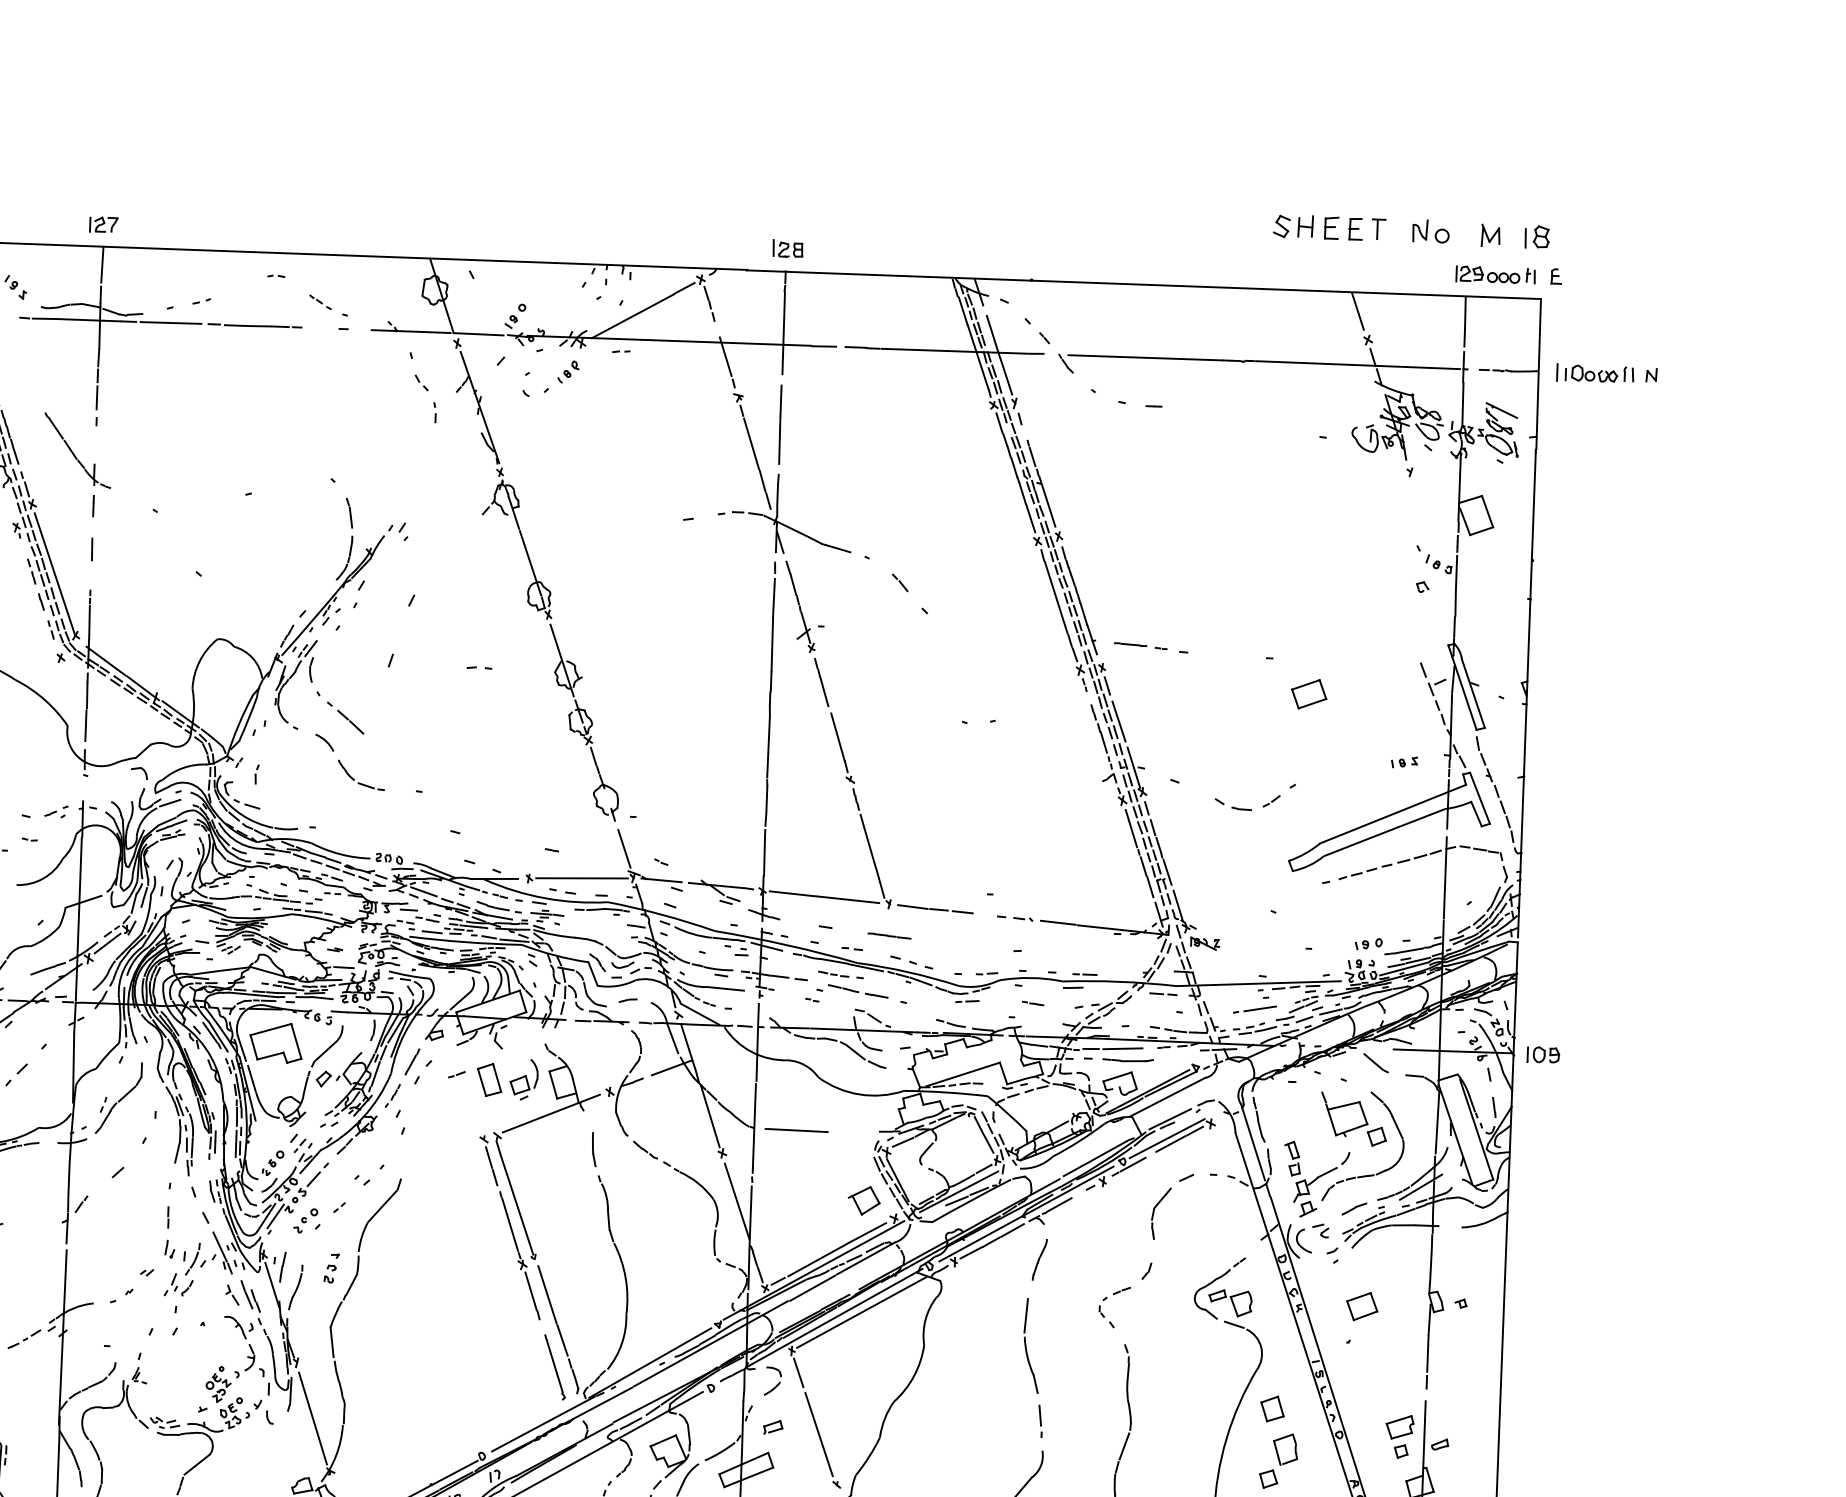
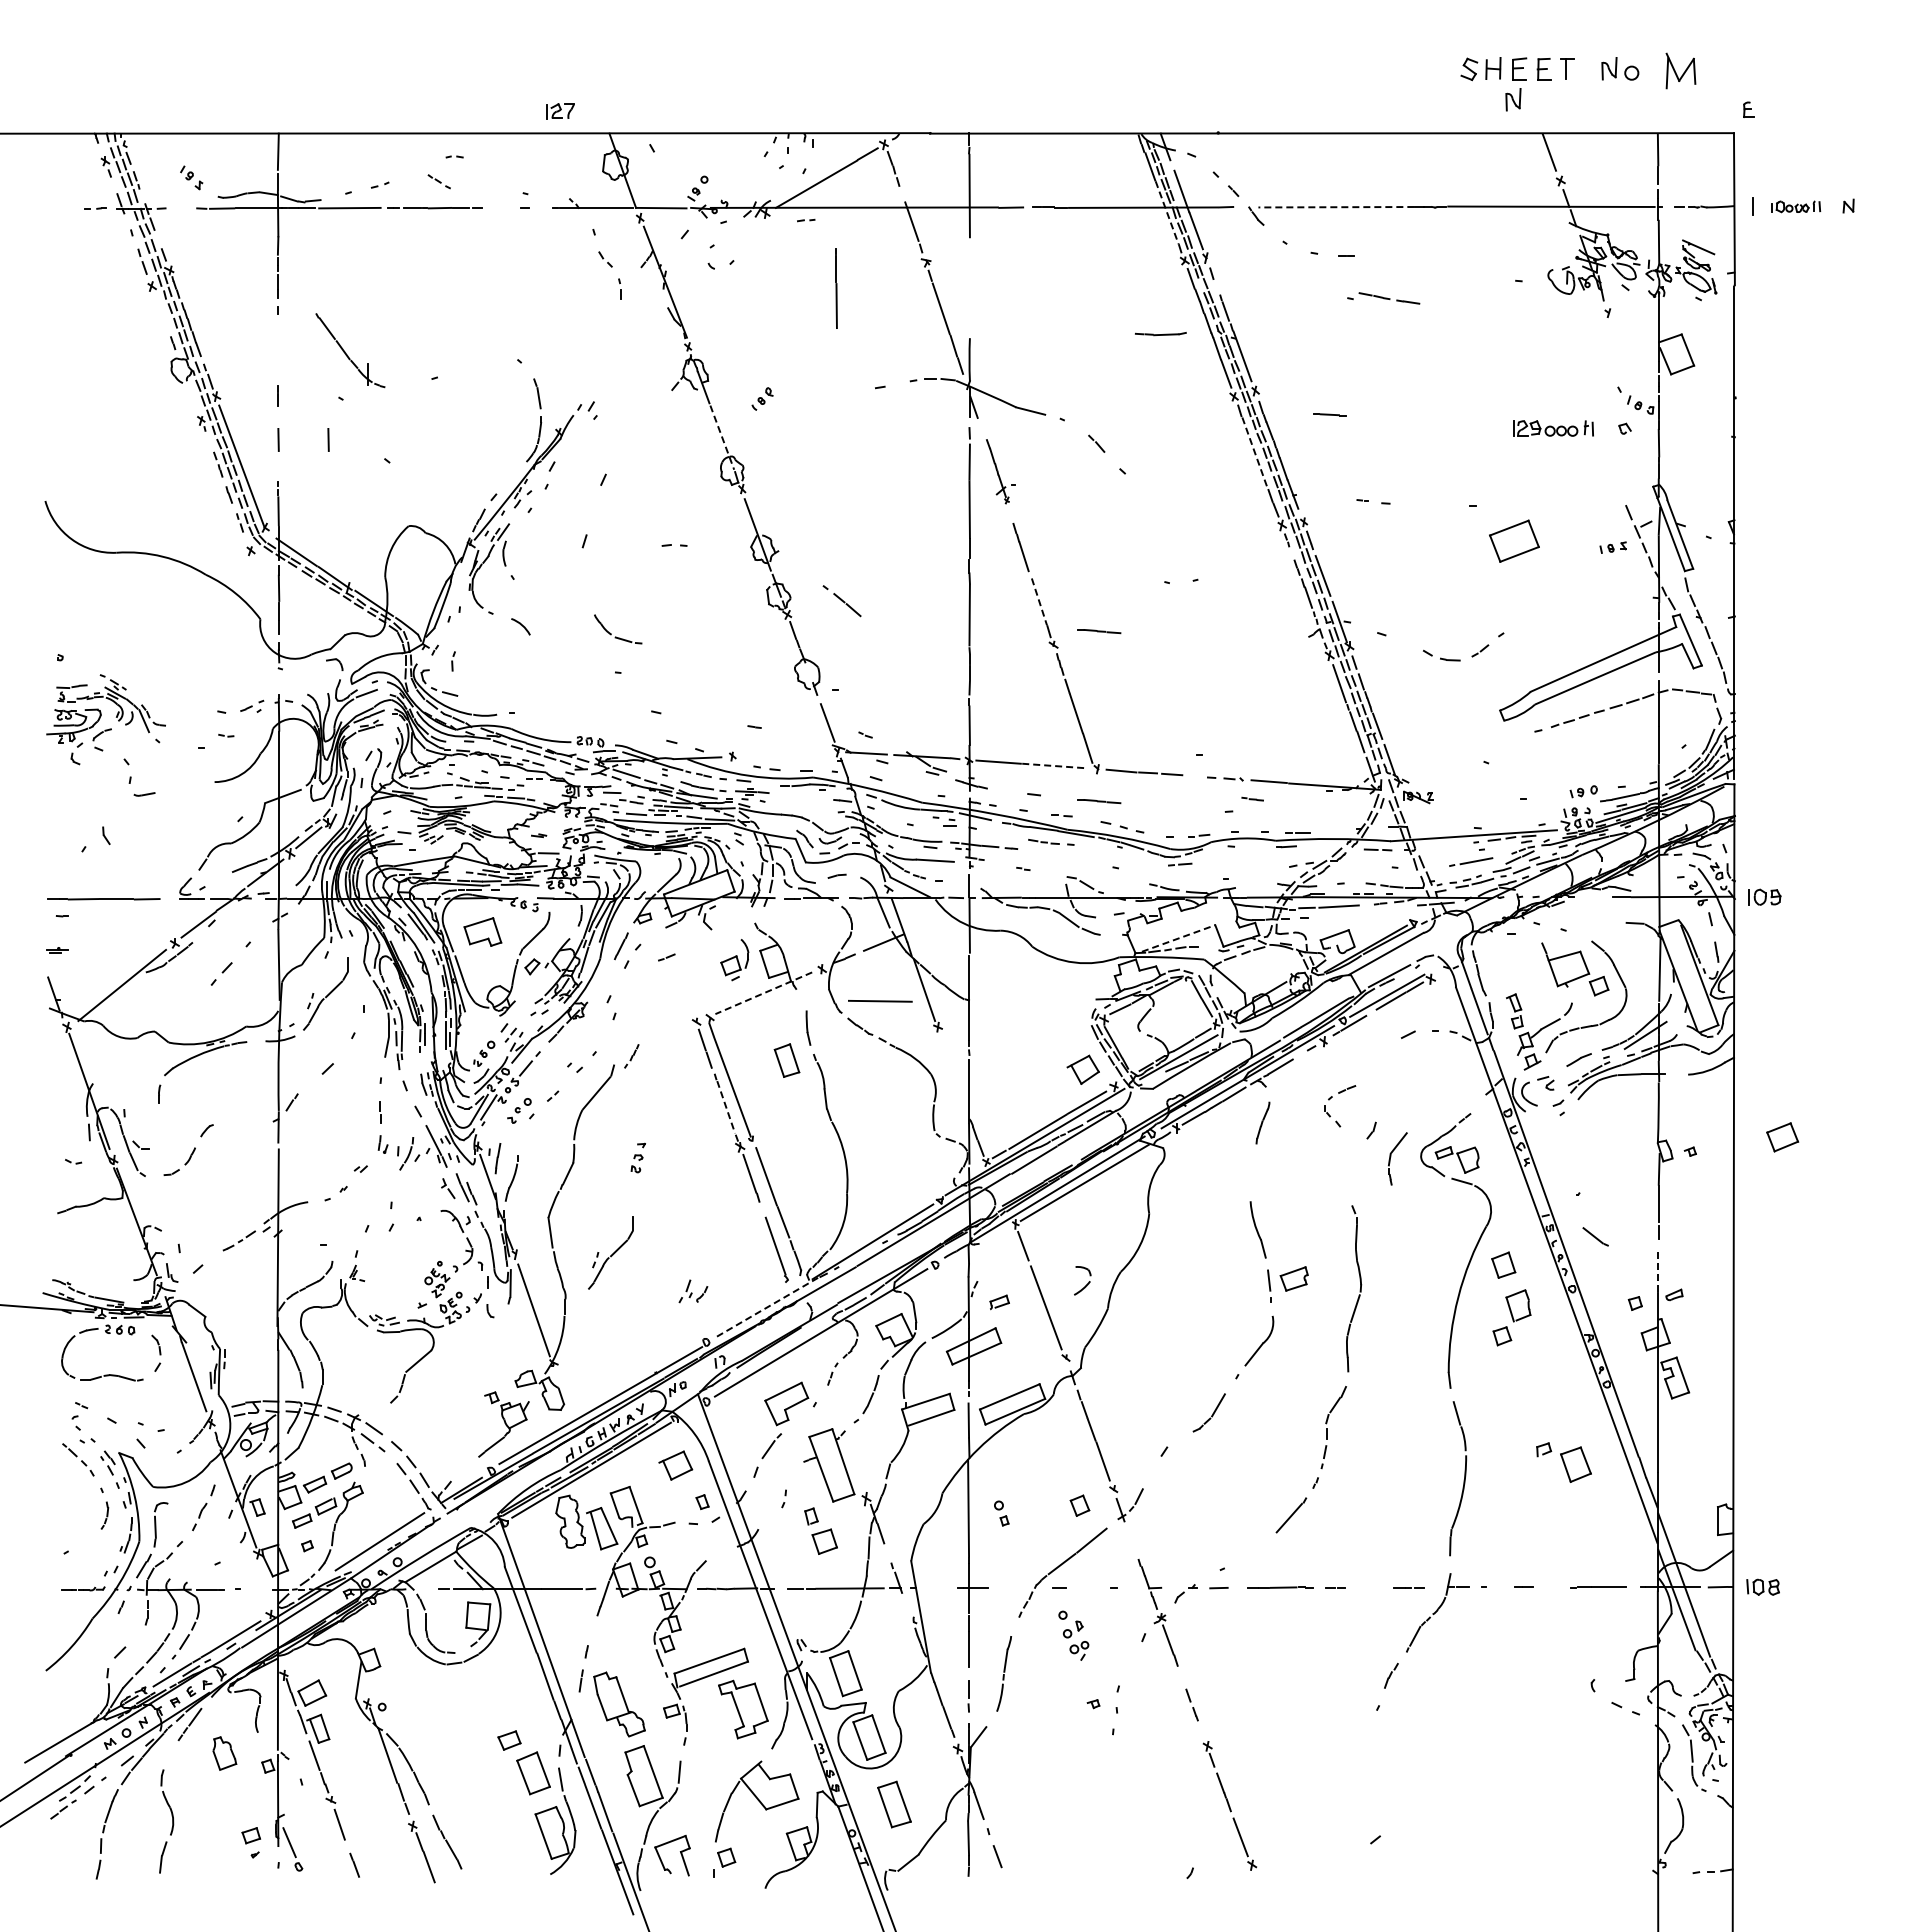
part: (103, 224) -> (560, 111), moved
part: (1490, 235) -> (1680, 70), size x1.6
part: (1536, 236) -> (1727, 70), removed
part: (787, 249) -> (970, 110), removed
part: (1324, 257) -> (1513, 99), added
part: (1495, 274) -> (1553, 428), moved
part: (319, 302) -> (438, 181), moved
line: (978, 357) -> (1167, 213), solid -> dashed
line: (1145, 358) -> (1336, 207), solid -> dashed
part: (568, 371) -> (762, 398), moved
part: (1600, 373) -> (1796, 206), size x0.7
line: (780, 424) -> (836, 288), moved
part: (77, 450) -> (350, 350), moved
line: (141, 550) -> (328, 439), added
line: (530, 564) -> (722, 438), solid -> dashed
line: (1056, 598) -> (1255, 453), solid -> dashed
part: (804, 606) -> (1000, 471), size x0.7
line: (1130, 644) -> (1329, 414), moved
part: (1308, 694) -> (1513, 541), size x1.4
part: (345, 718) -> (841, 601), moved
line: (837, 736) -> (1039, 601), solid -> dashed
part: (1403, 762) -> (1612, 547), moved
line: (896, 768) -> (1099, 631), added
part: (359, 782) -> (616, 636), moved
line: (581, 877) -> (785, 753), removed
line: (846, 900) -> (1054, 766), solid -> dashed
part: (852, 991) -> (1383, 298), moved
line: (1032, 1002) -> (1252, 798), moved
part: (275, 1042) -> (482, 931), size x0.7
part: (1127, 1060) -> (1160, 334), moved
part: (1375, 1062) -> (1595, 1236), moved
line: (964, 1074) -> (1179, 938), solid -> dashed
part: (489, 1079) -> (786, 1060), moved
part: (392, 1096) -> (631, 1056), moved
line: (551, 1113) -> (763, 993), solid -> dashed
line: (796, 1130) -> (880, 1001), moved
line: (736, 1200) -> (954, 1074), removed
part: (1154, 1212) -> (1391, 1157), moved
line: (510, 1225) -> (726, 1107), solid -> dashed
part: (330, 1267) -> (637, 1157), moved
part: (178, 1285) -> (693, 1291), moved
part: (1107, 1298) -> (1332, 1097), moved
part: (1362, 1306) -> (1782, 1137), moved
line: (1026, 1316) -> (1251, 1180), removed
part: (390, 1364) -> (610, 1252), added
part: (772, 1381) -> (1082, 1280), moved
line: (1425, 1421) -> (1658, 1272), solid -> dashed
line: (543, 1424) -> (767, 1307), solid -> dashed
part: (1399, 1426) -> (1293, 1278), moved

